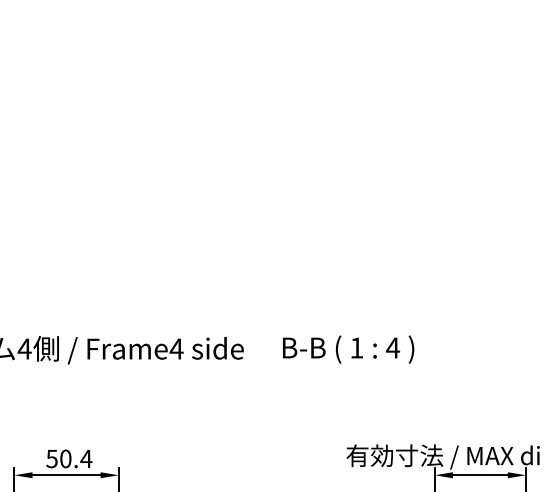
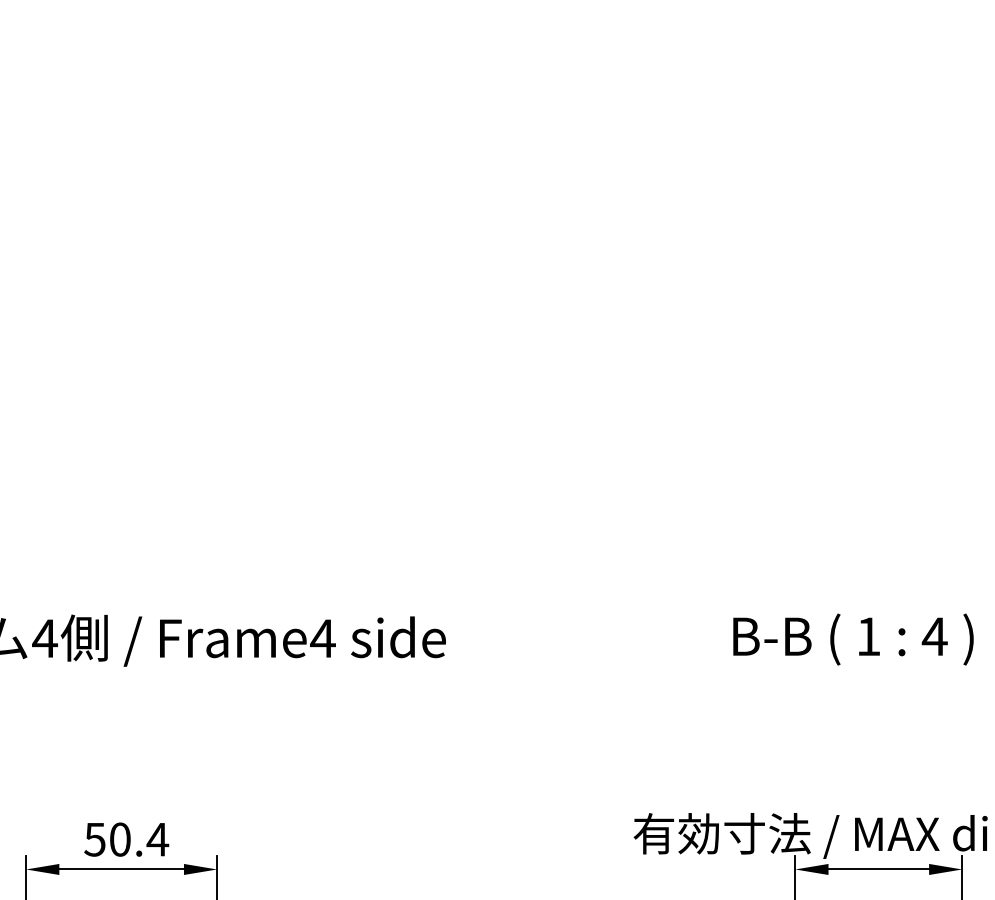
text: (348, 349) -> (853, 639), moved

